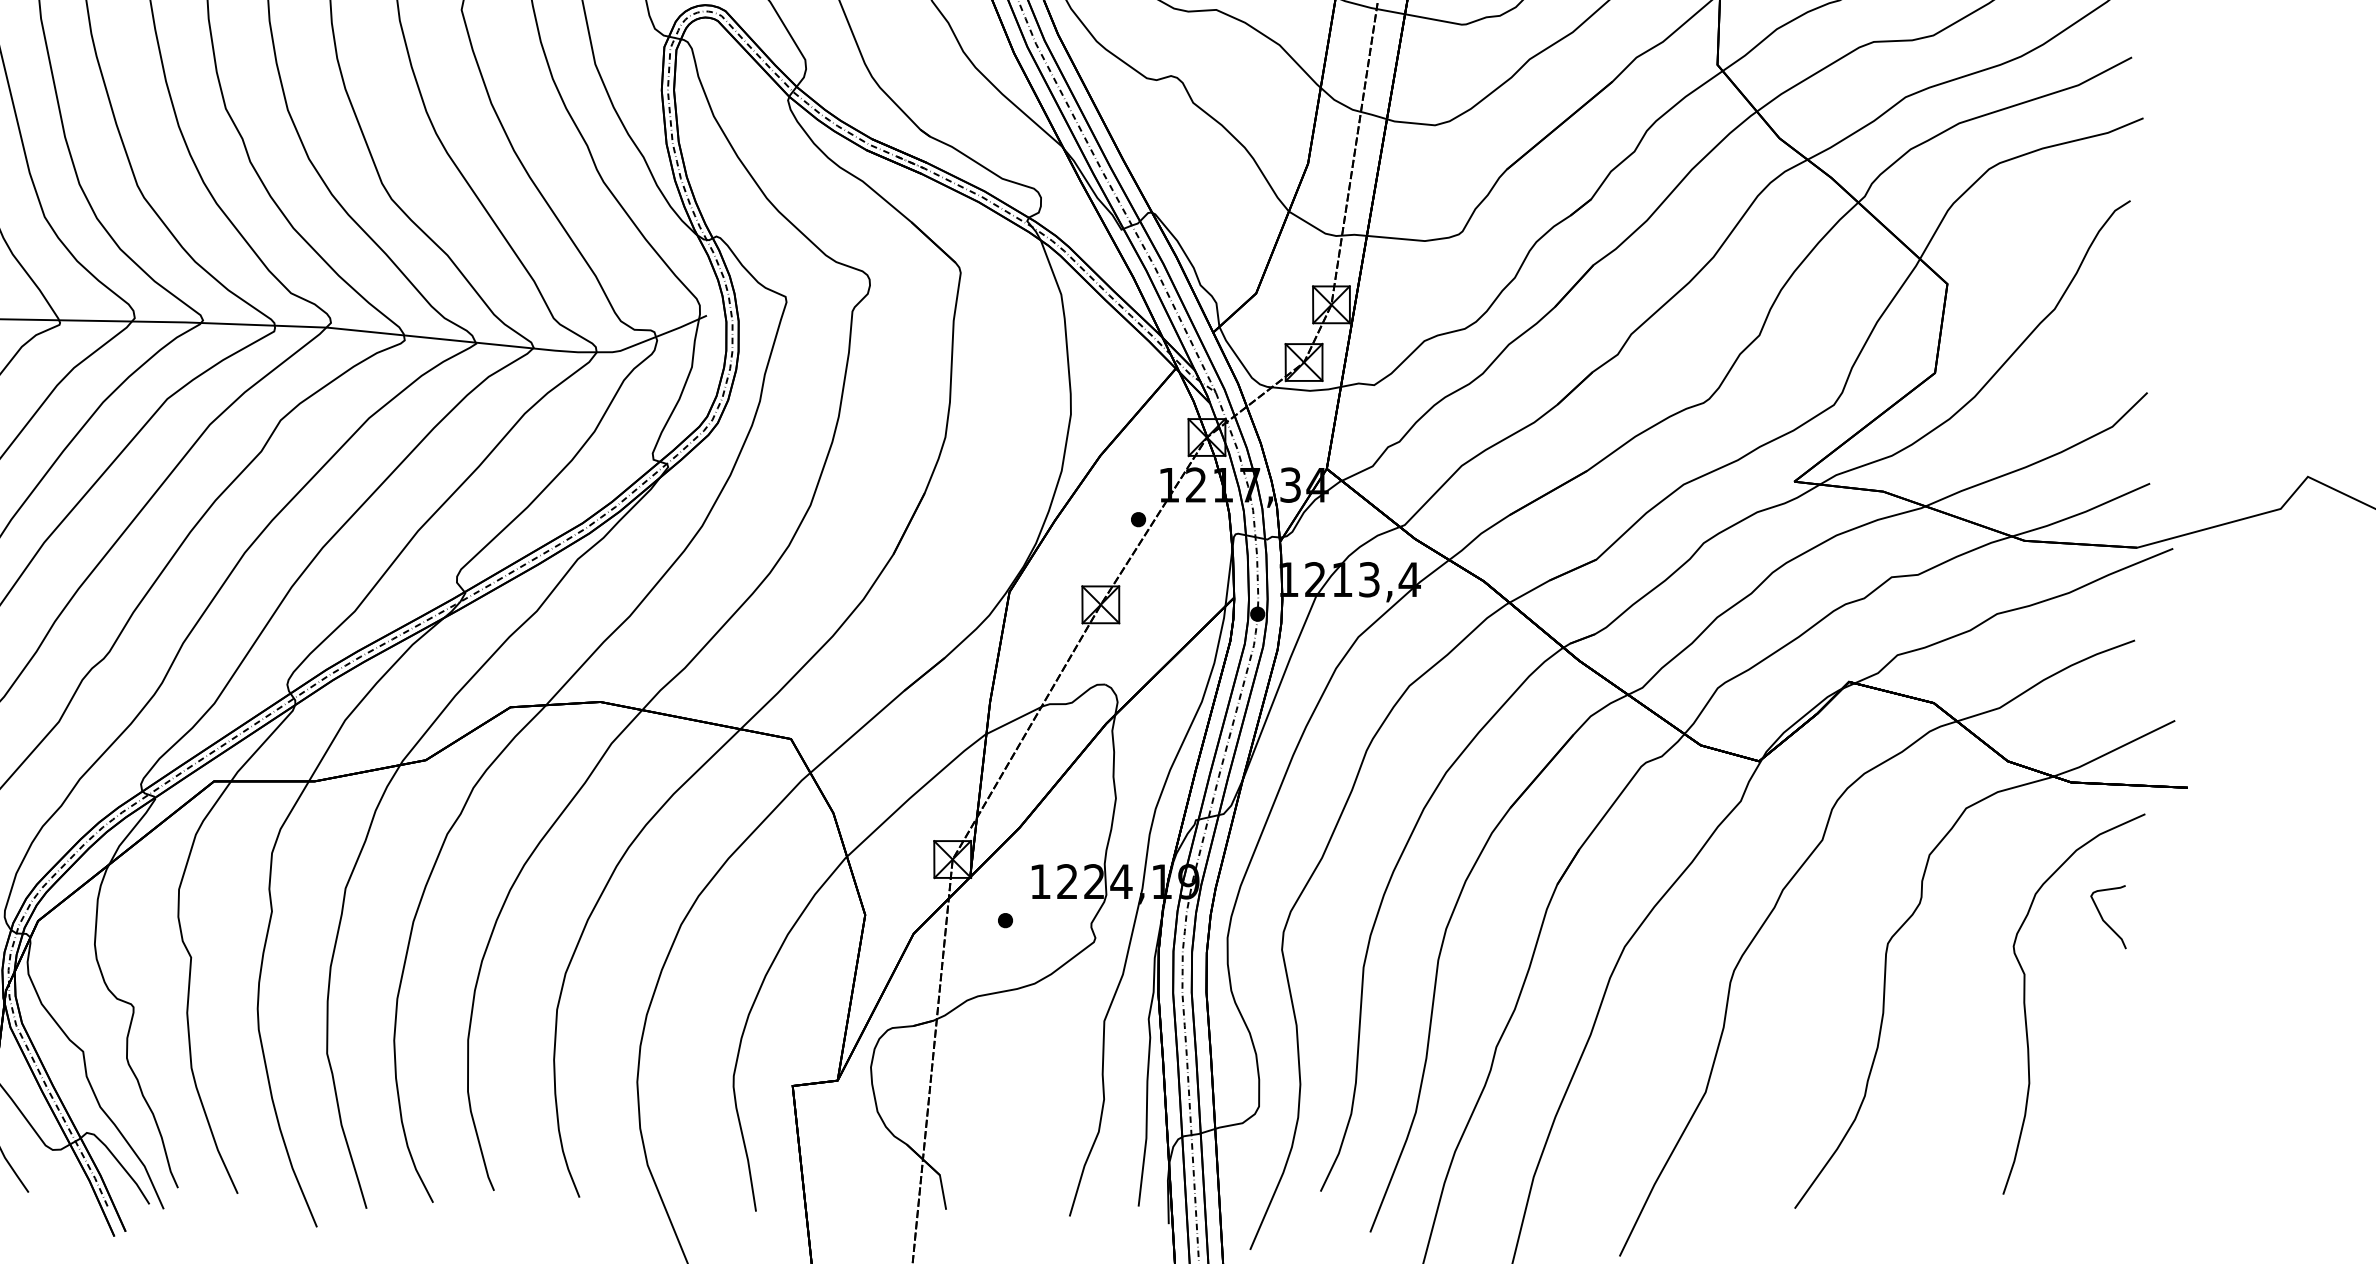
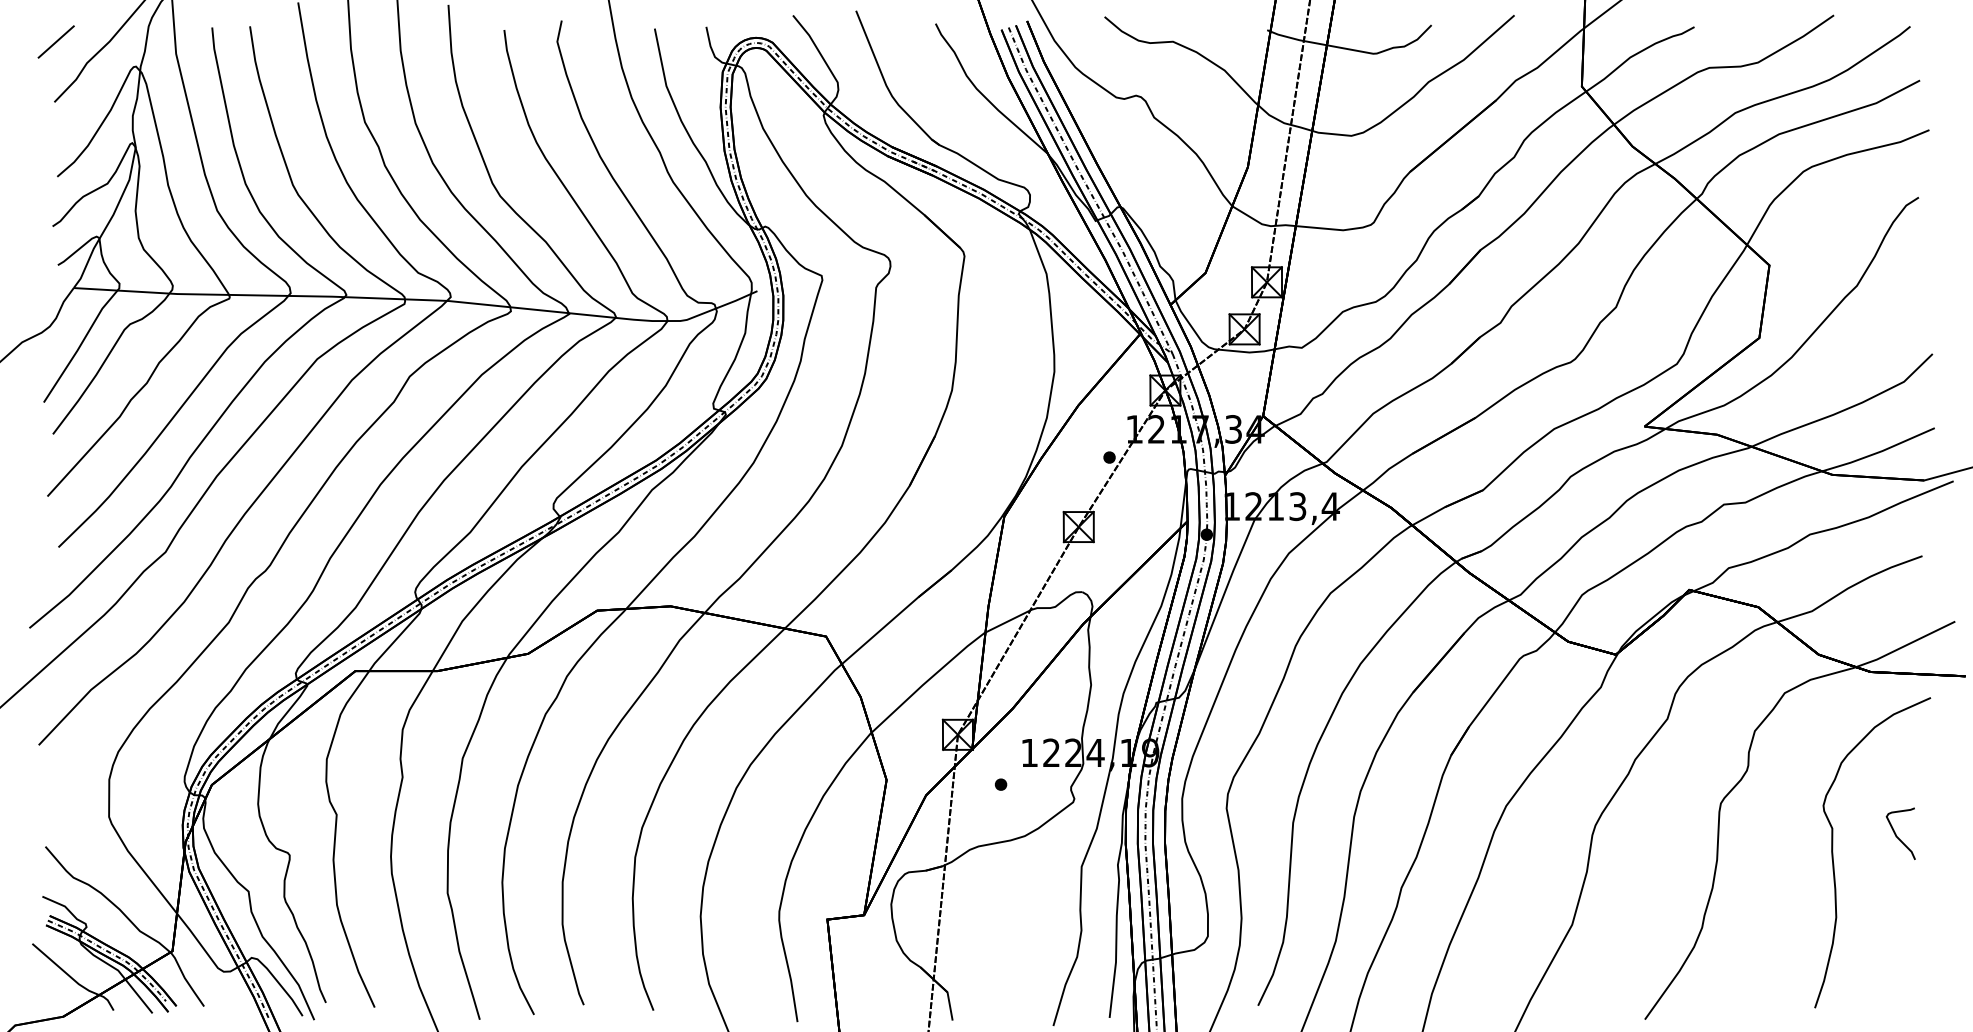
curve: (2103, 917) -> (1896, 834), moved

